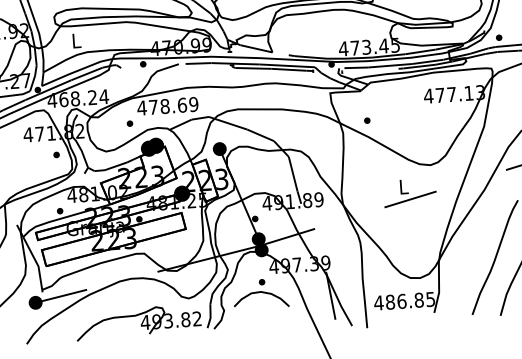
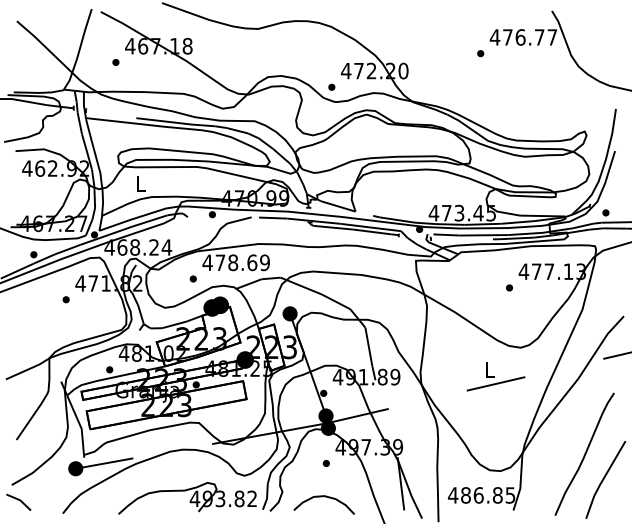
part: (367, 120) -> (509, 287), moved
part: (55, 154) -> (65, 299), moved
curve: (260, 293) -> (323, 497), moved

